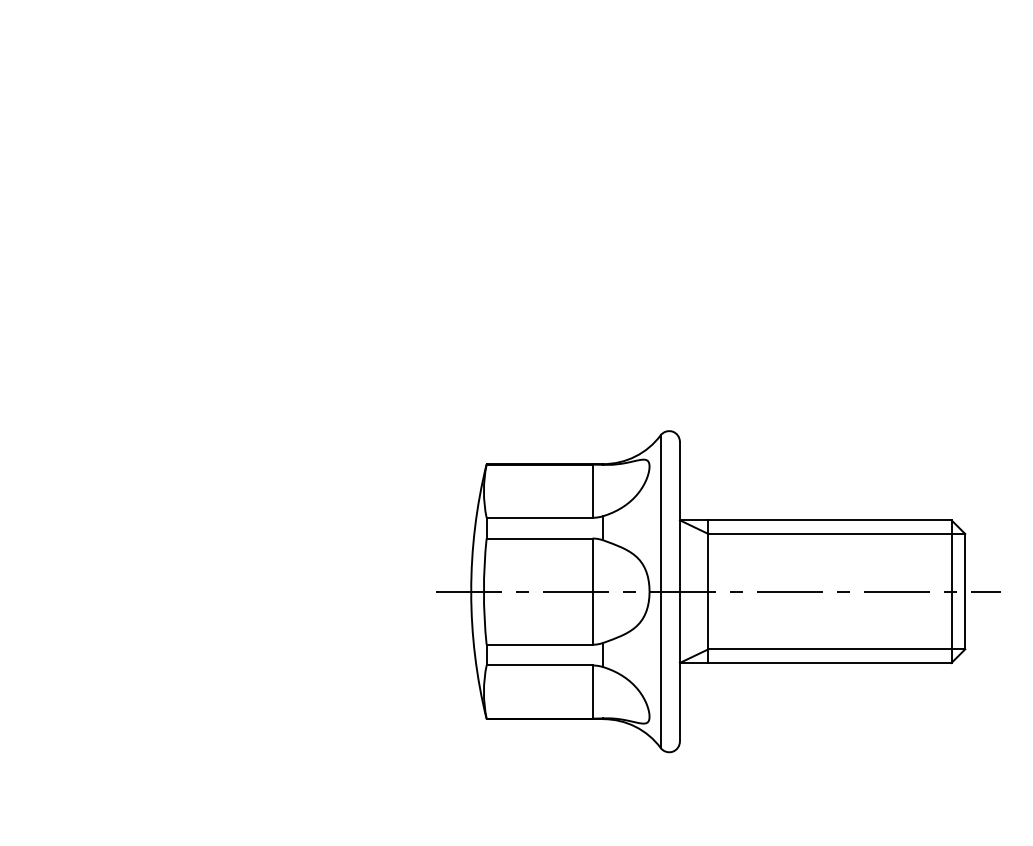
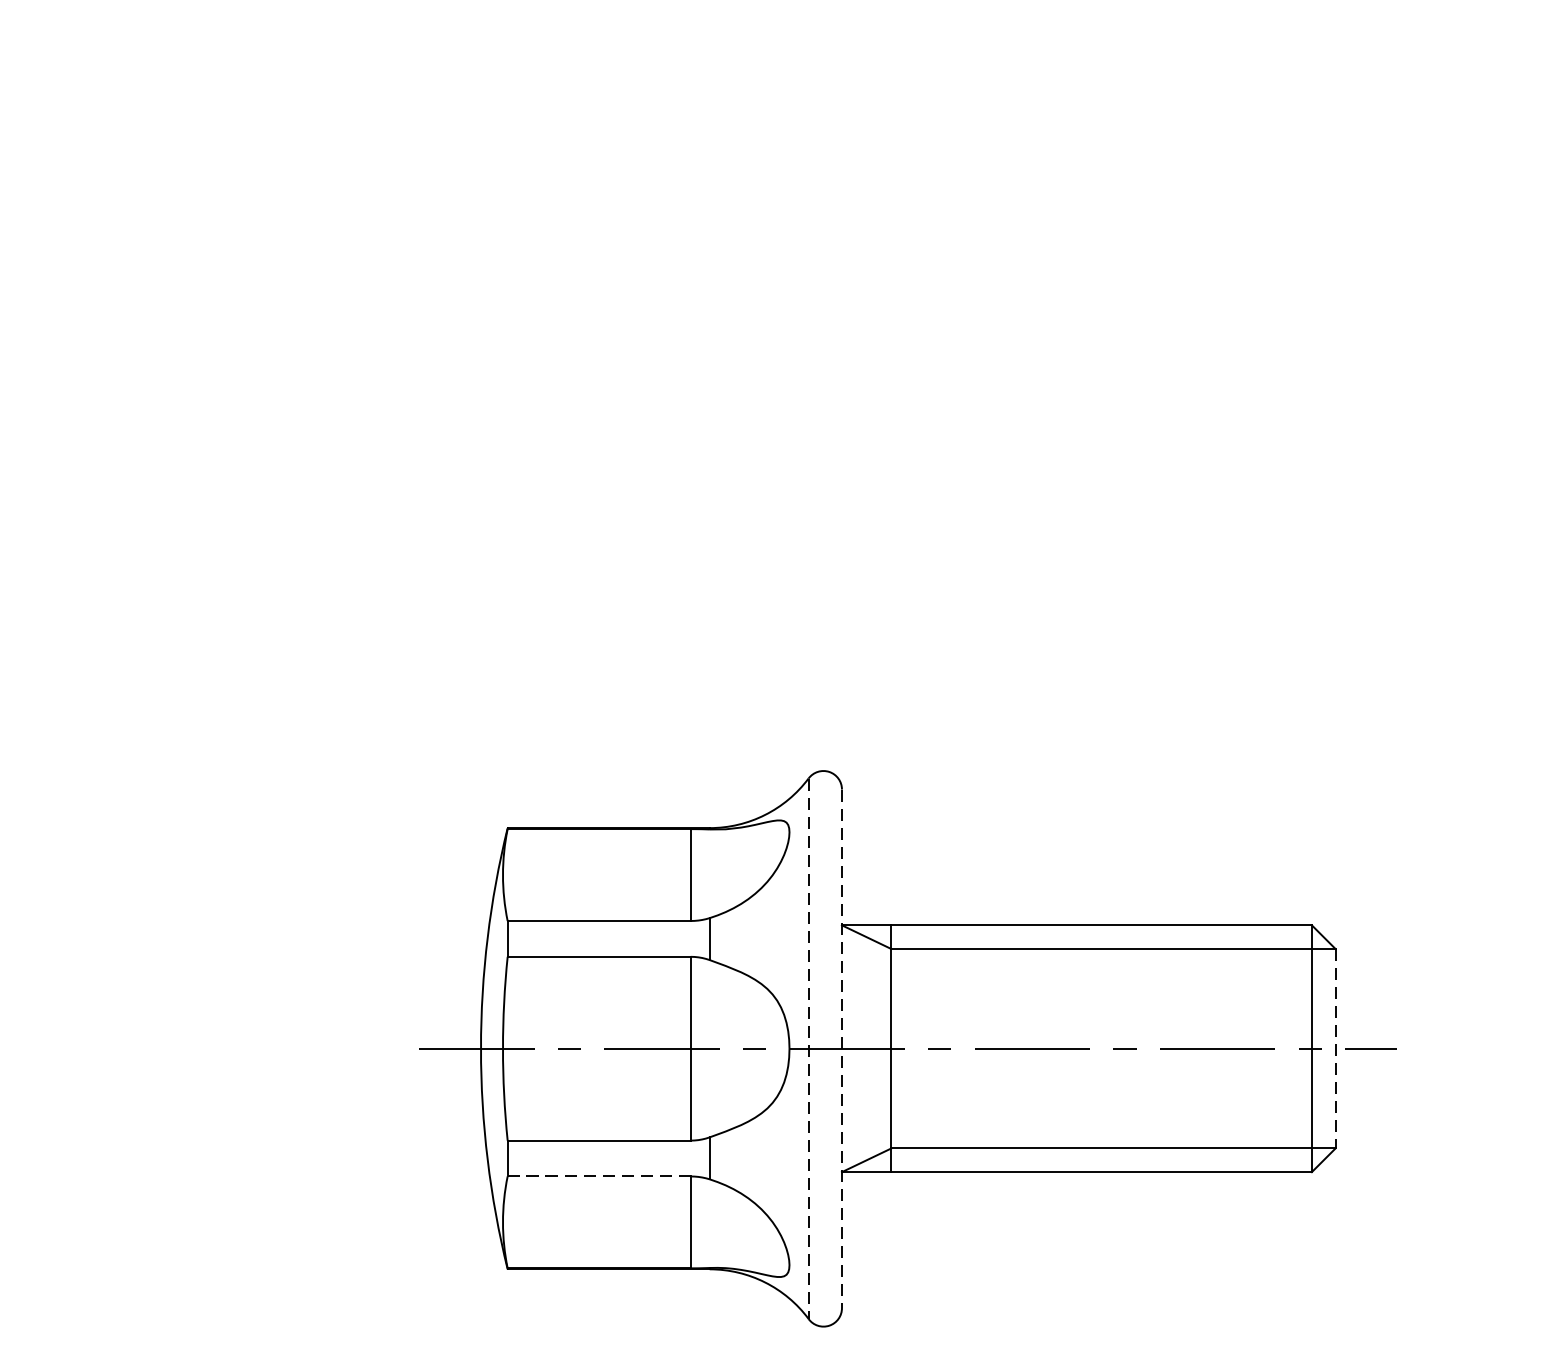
line: (679, 591) -> (841, 1048), solid -> dashed
line: (965, 591) -> (1335, 1048), solid -> dashed
line: (660, 592) -> (808, 1050), solid -> dashed
line: (539, 665) -> (599, 1176), solid -> dashed

